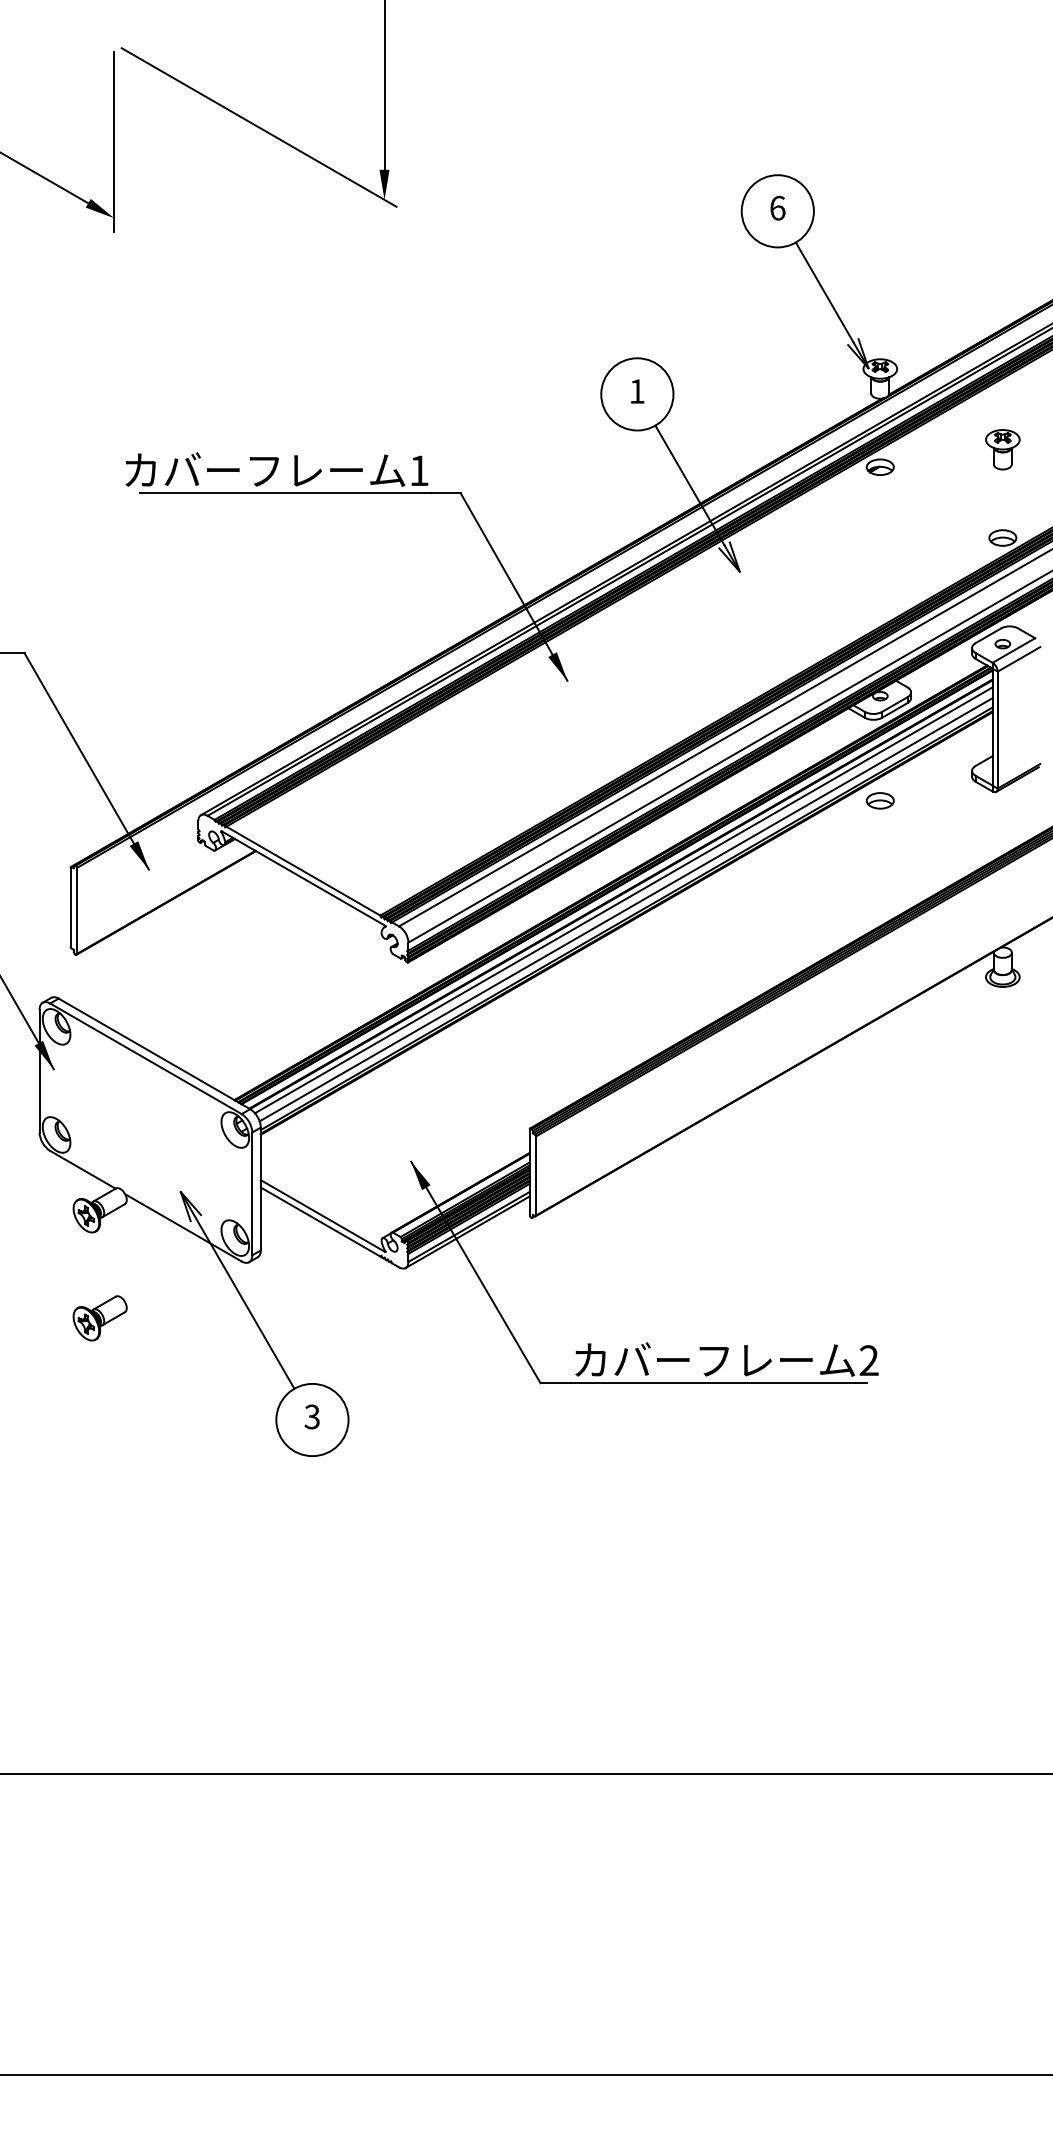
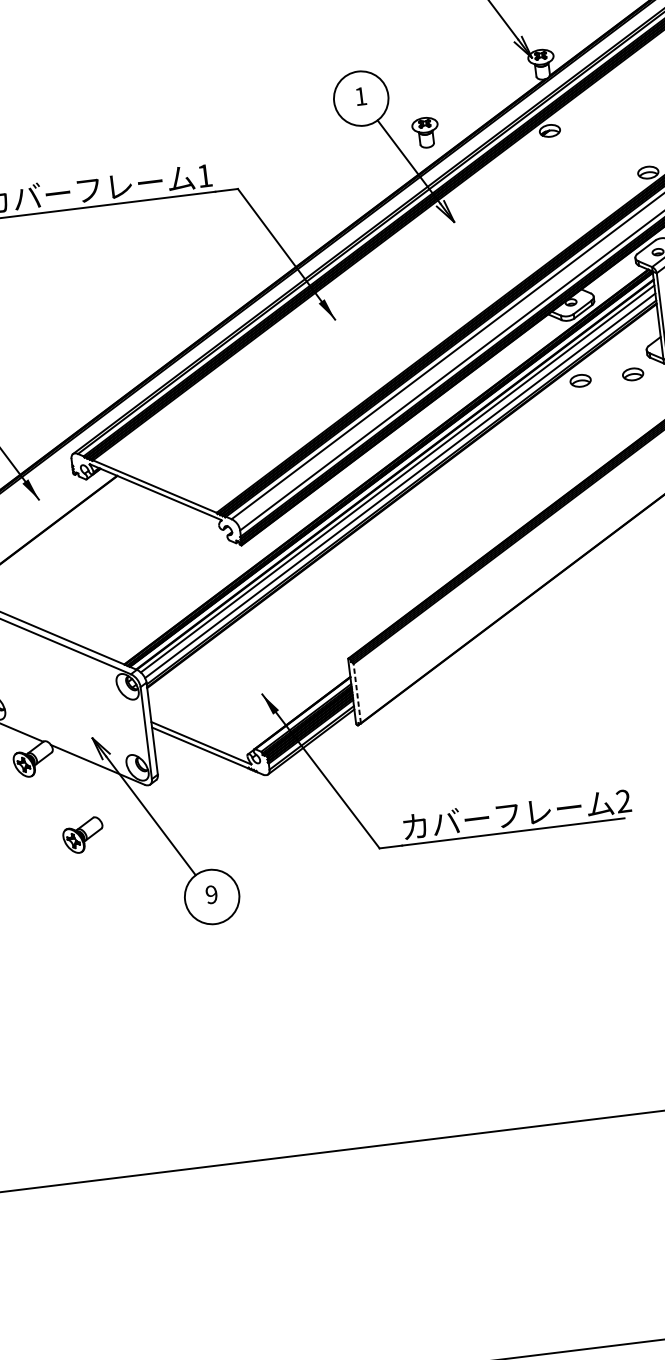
part: (1002, 449) -> (425, 132), moved
part: (949, 800) -> (632, 374), added
line: (536, 1175) -> (357, 693), solid -> dashed
part: (99, 1318) -> (82, 835), moved
text: (311, 1416) -> (211, 894), 3 -> 9

